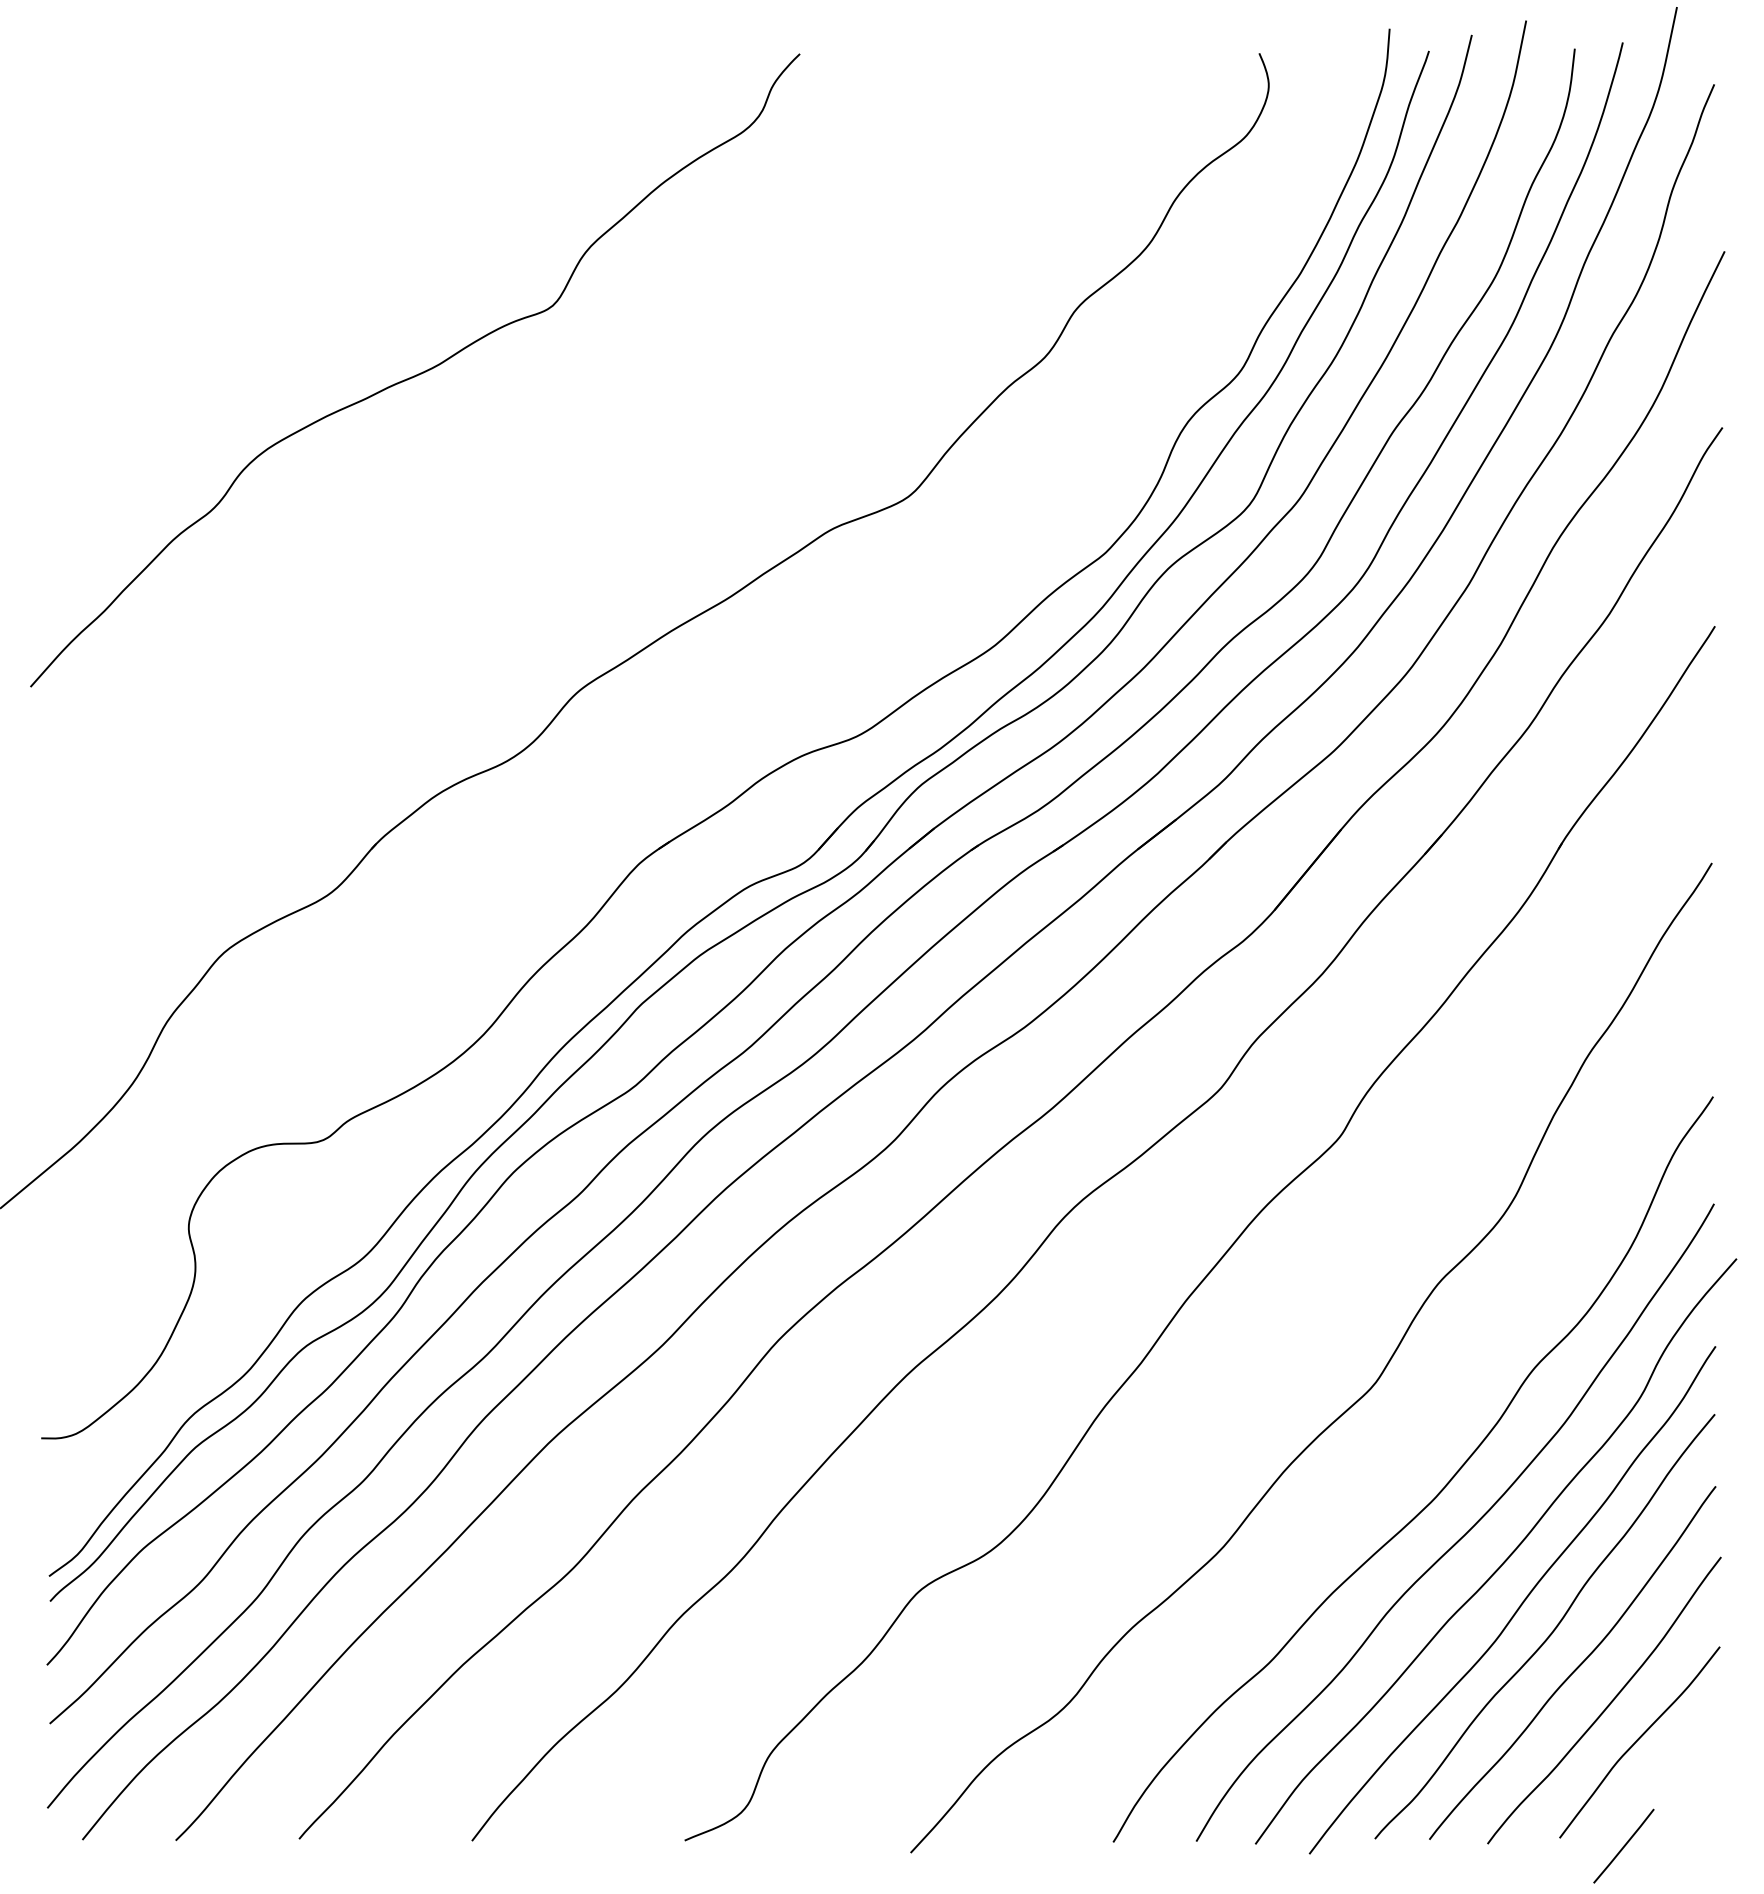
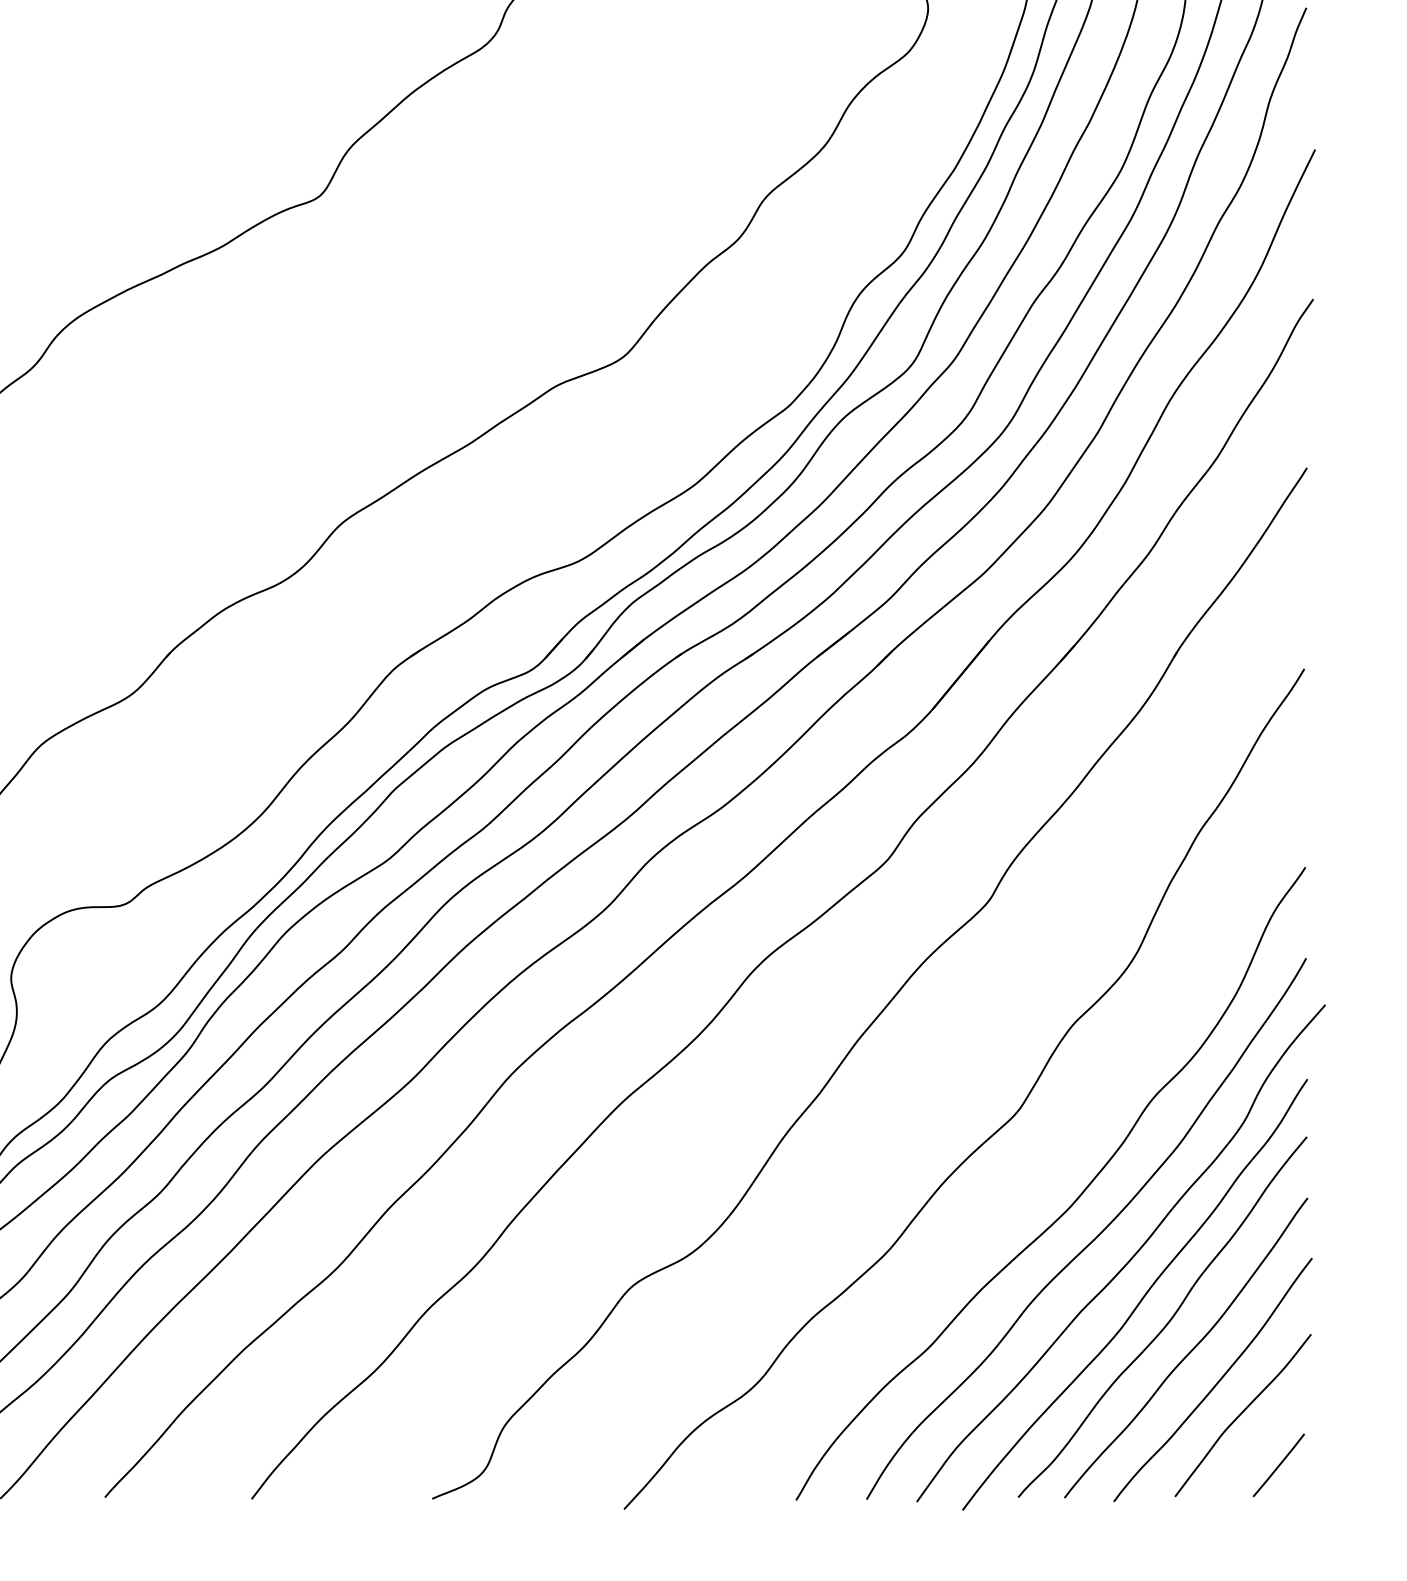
line: (1623, 1845) -> (1278, 1464), moved

